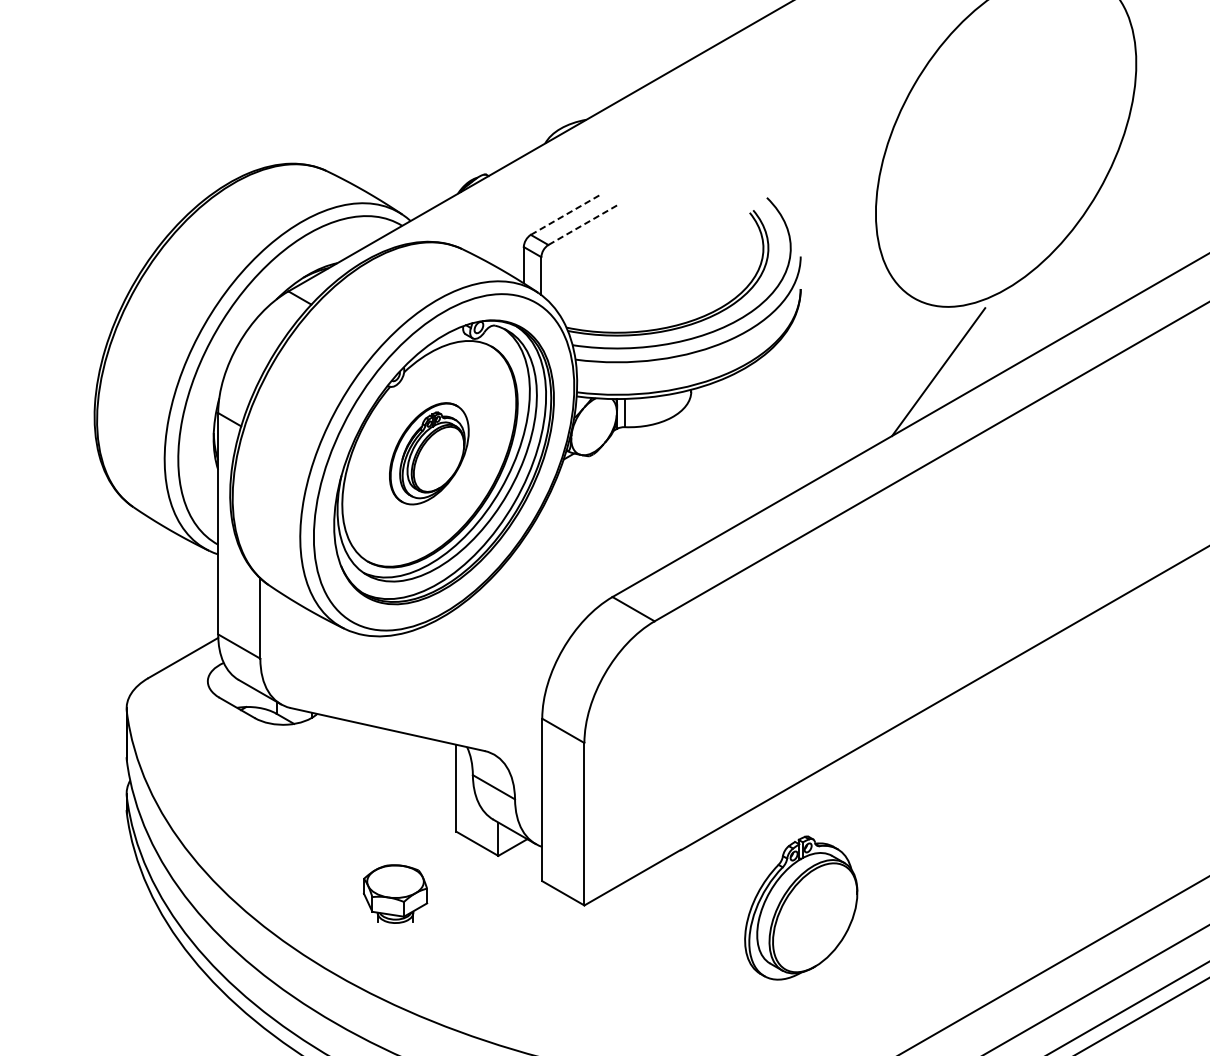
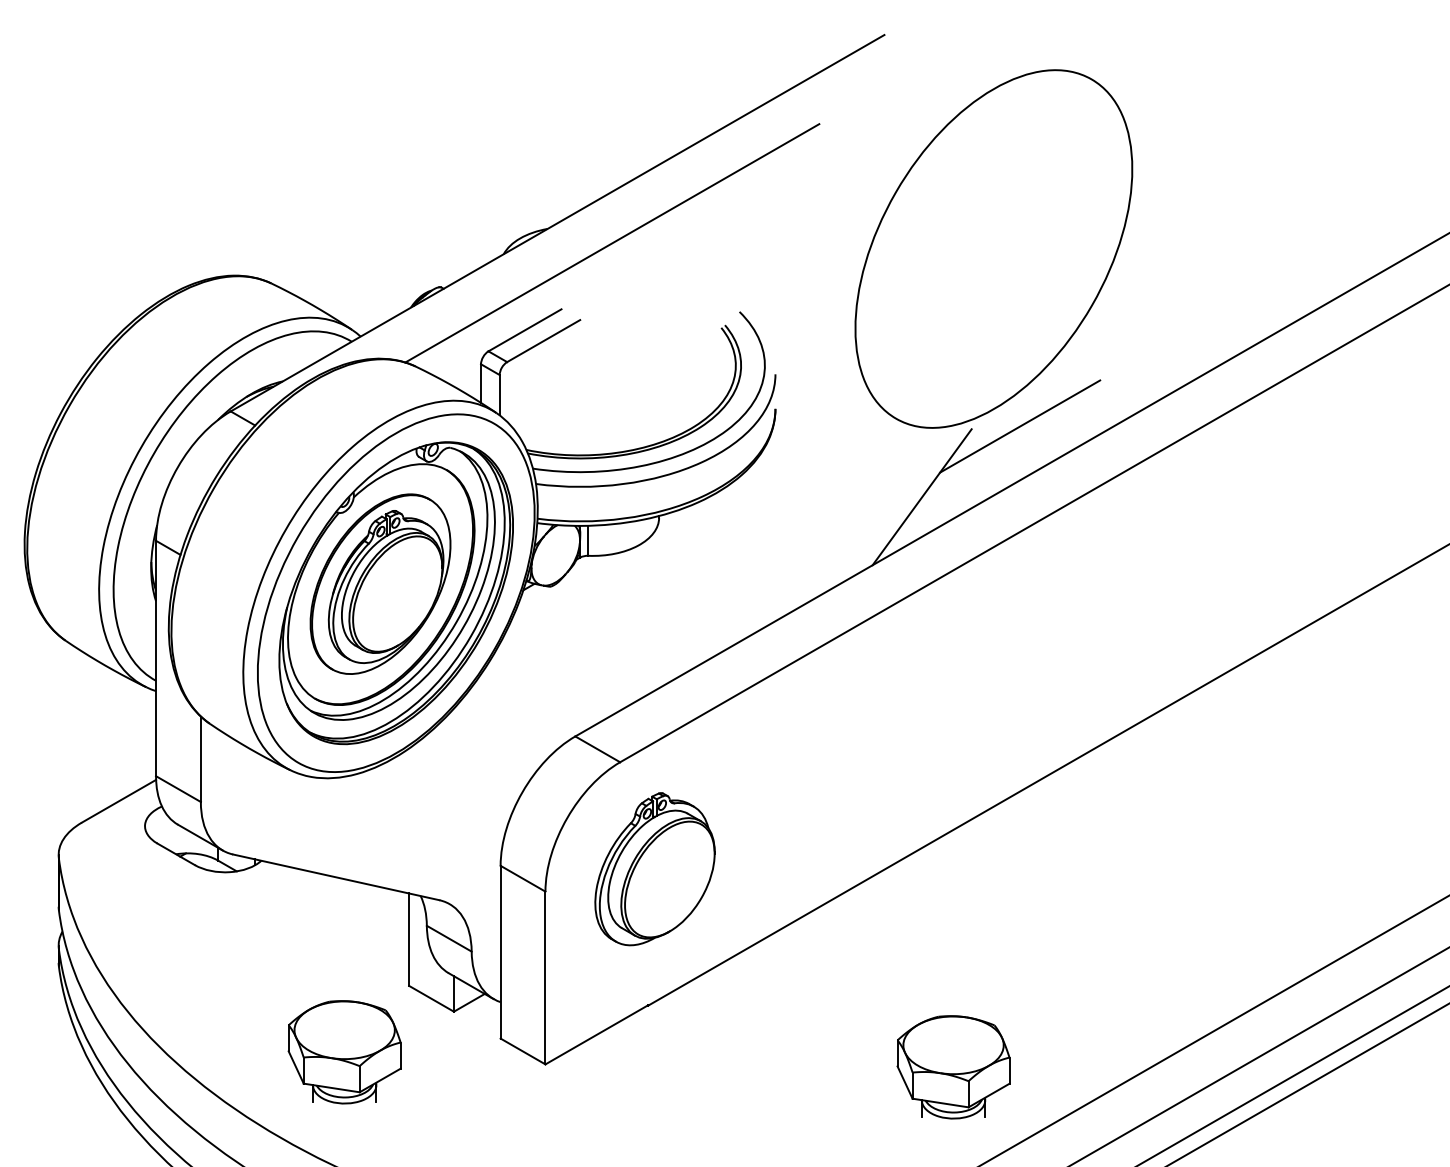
line: (647, 133) -> (612, 243), added
line: (565, 215) -> (525, 330), dashed -> solid
line: (582, 225) -> (543, 341), dashed -> solid
line: (1031, 305) -> (1020, 426), added
part: (429, 453) -> (380, 583), size x1.67
part: (395, 894) -> (344, 1052), size x1.67
part: (800, 908) -> (654, 869), moved
part: (968, 908) -> (953, 1067), added

